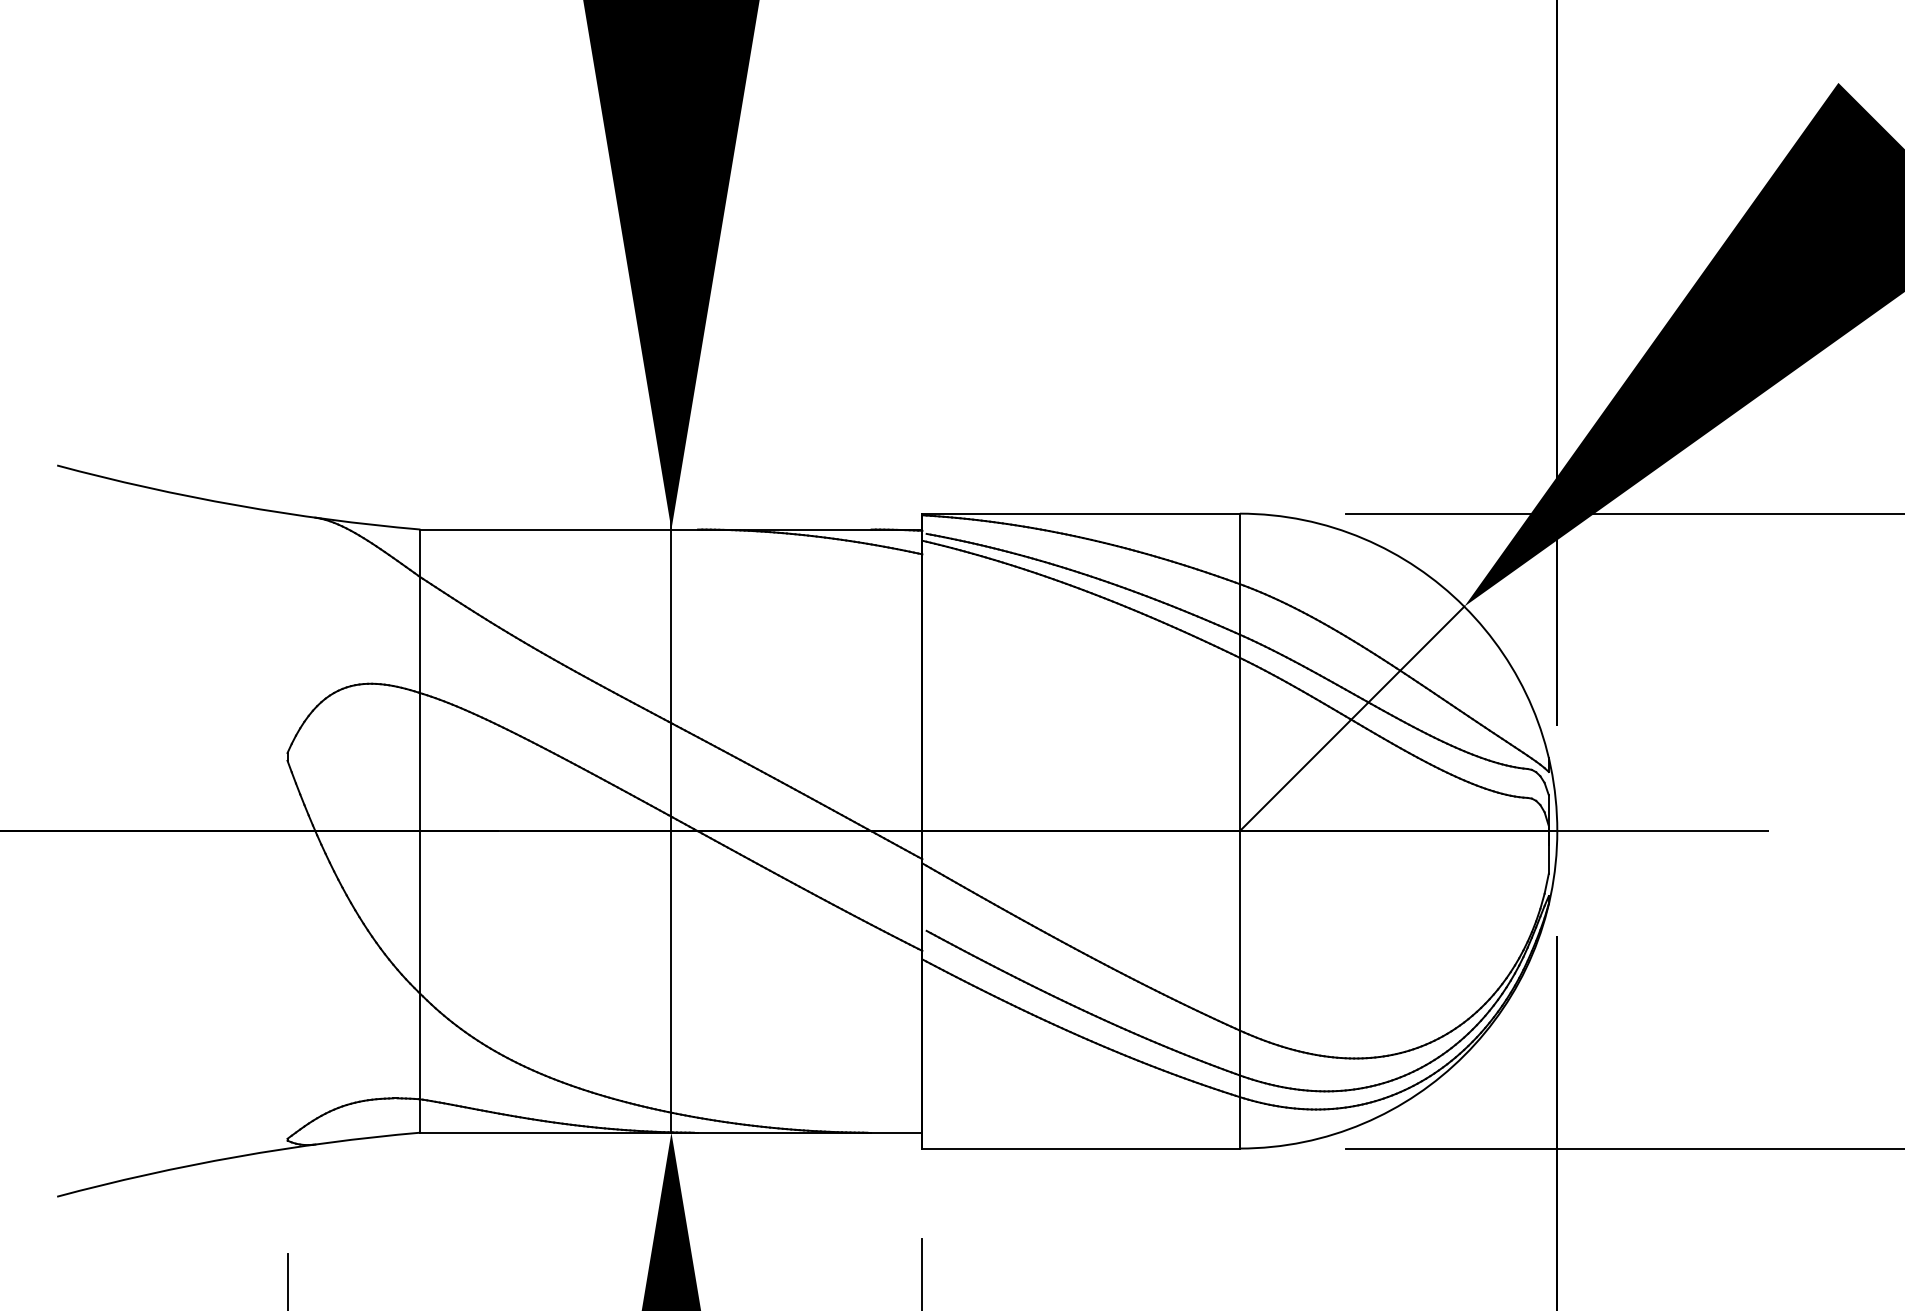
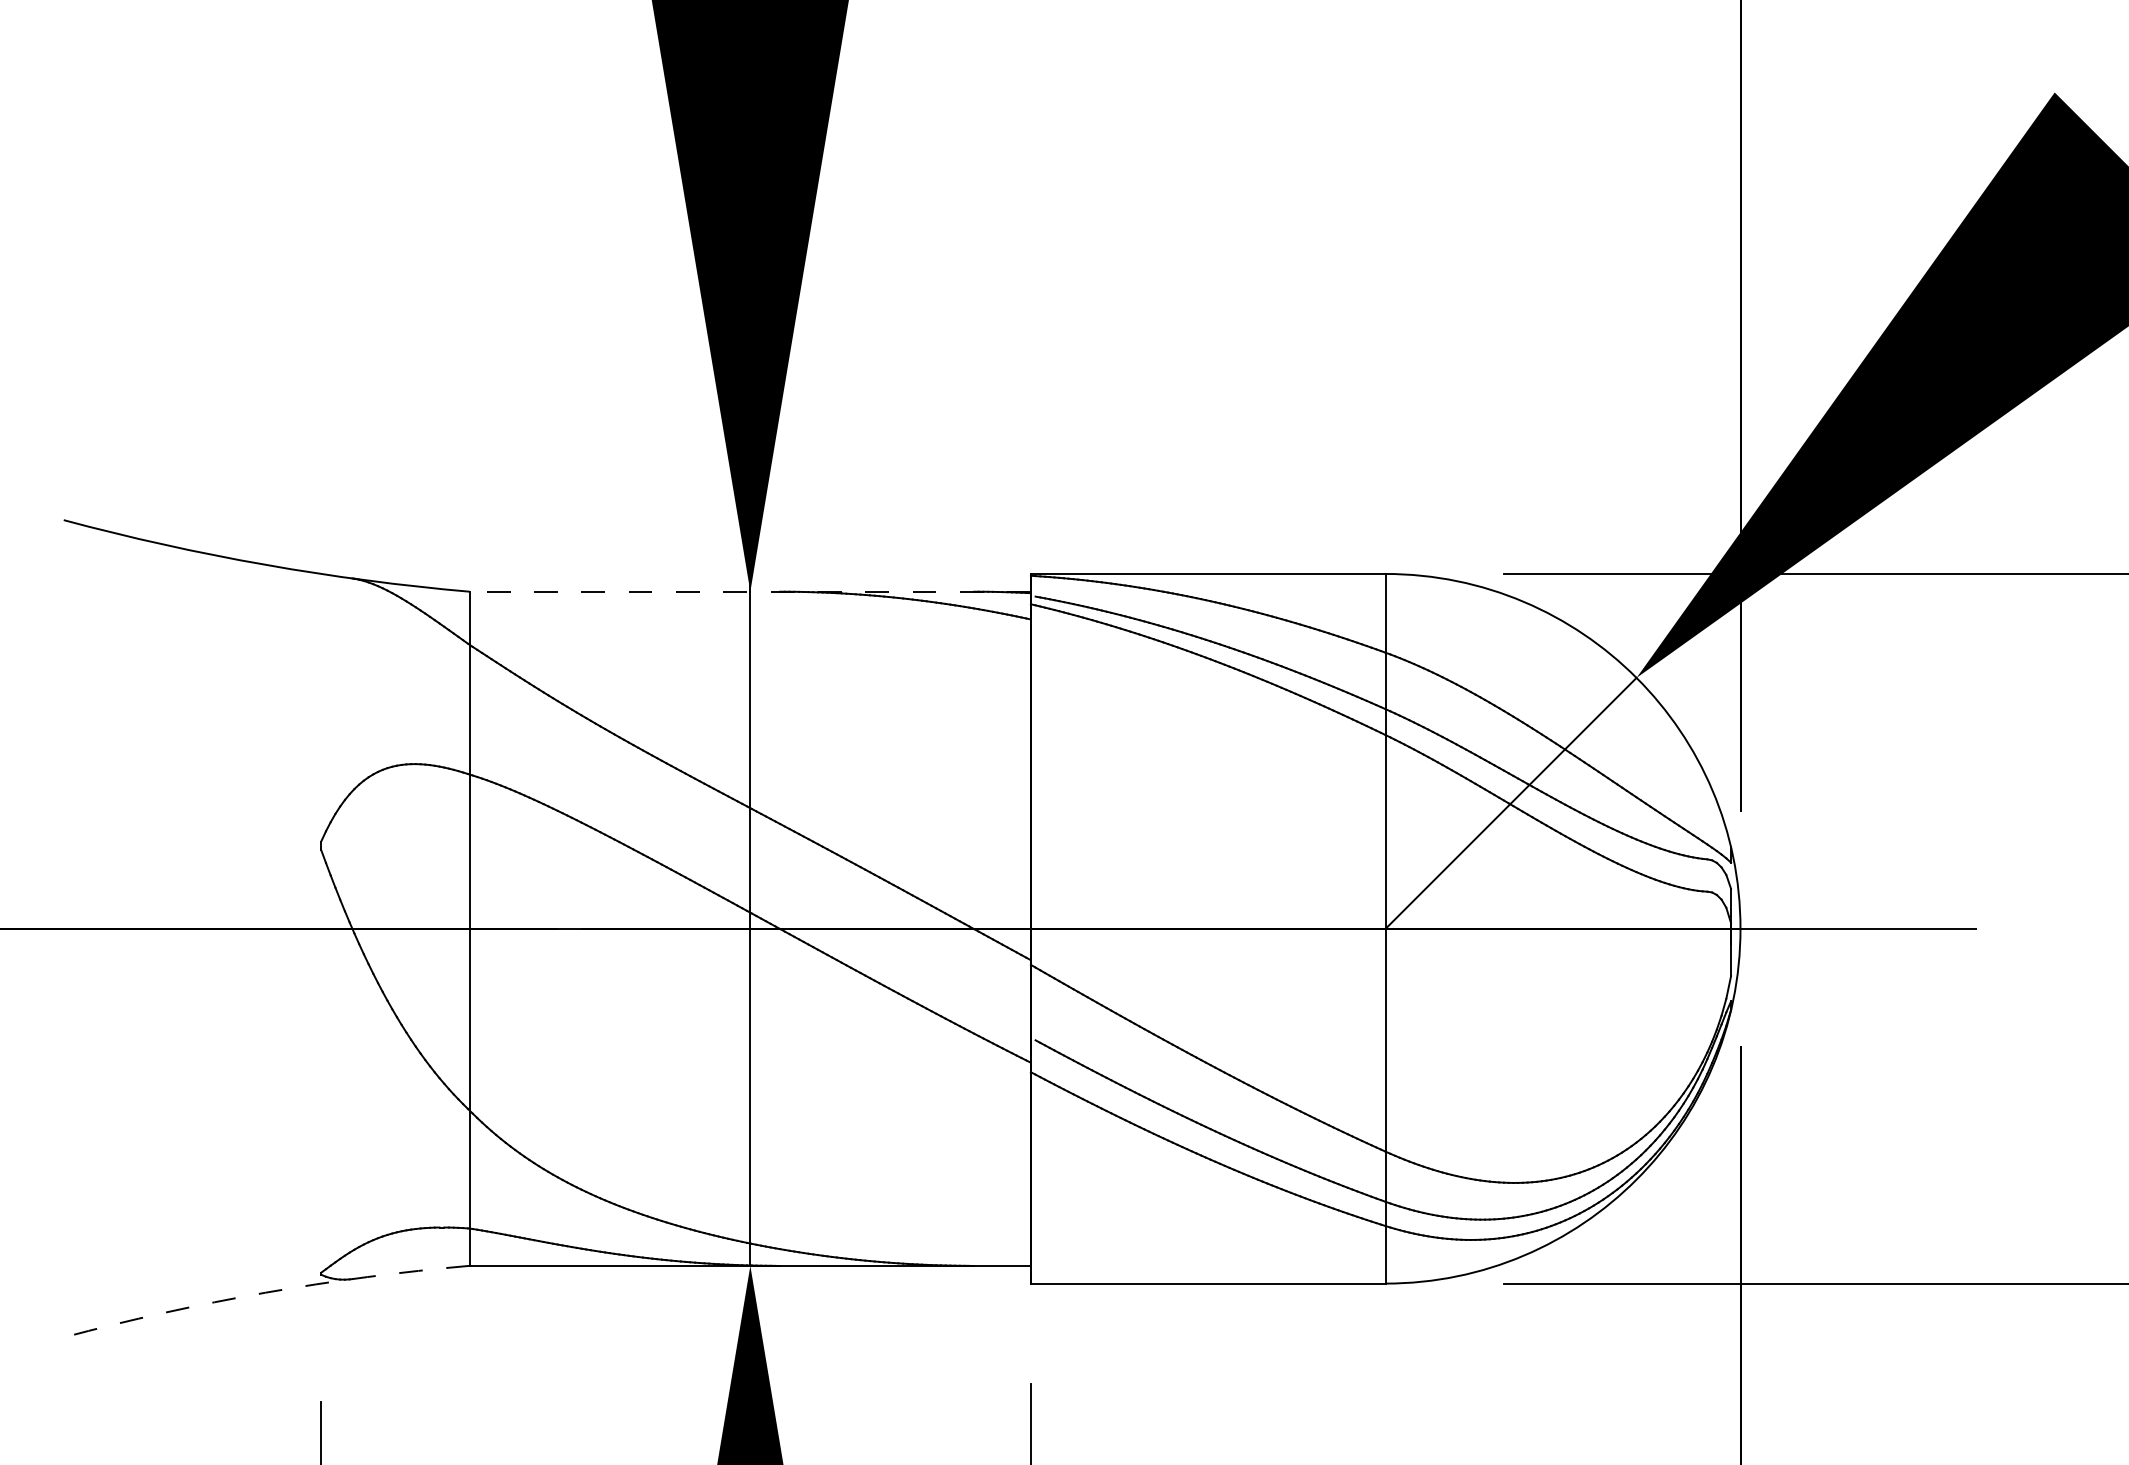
line: (671, 529) -> (750, 591), solid -> dashed
arc: (237, 1156) -> (265, 1292), solid -> dashed

